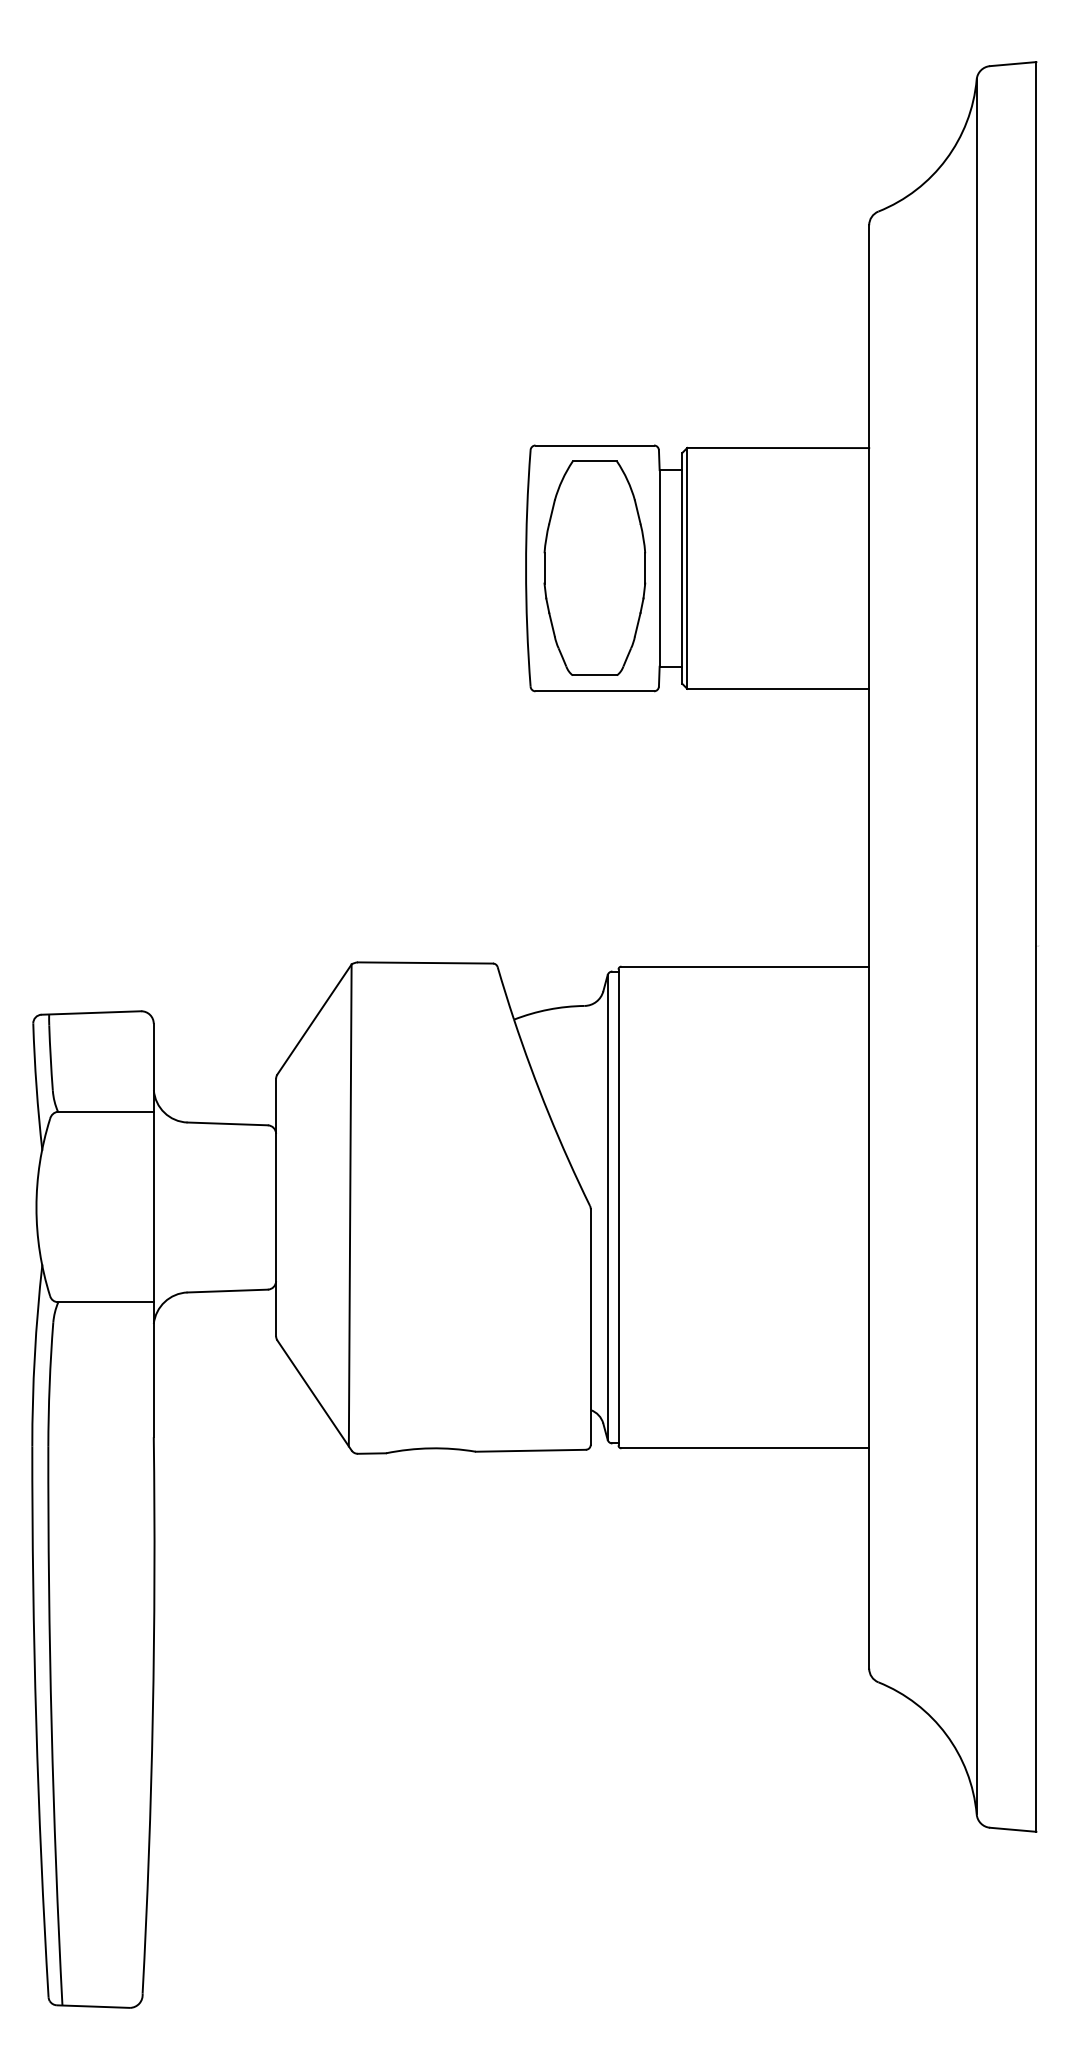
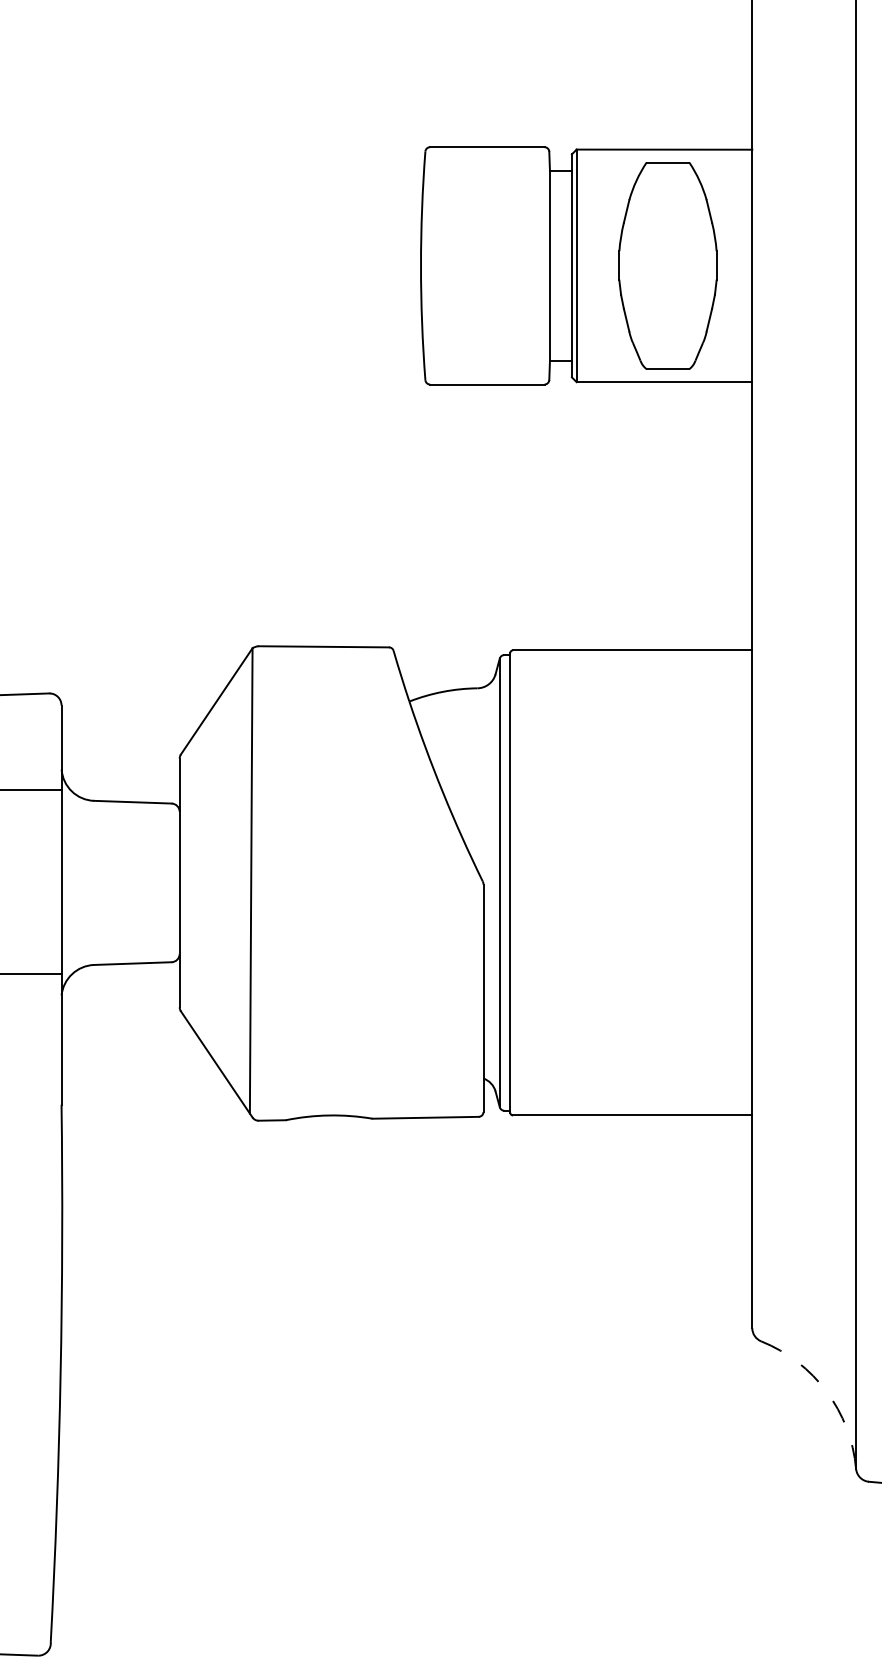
part: (594, 567) -> (667, 264), moved
arc: (946, 1734) -> (826, 1391), solid -> dashed

